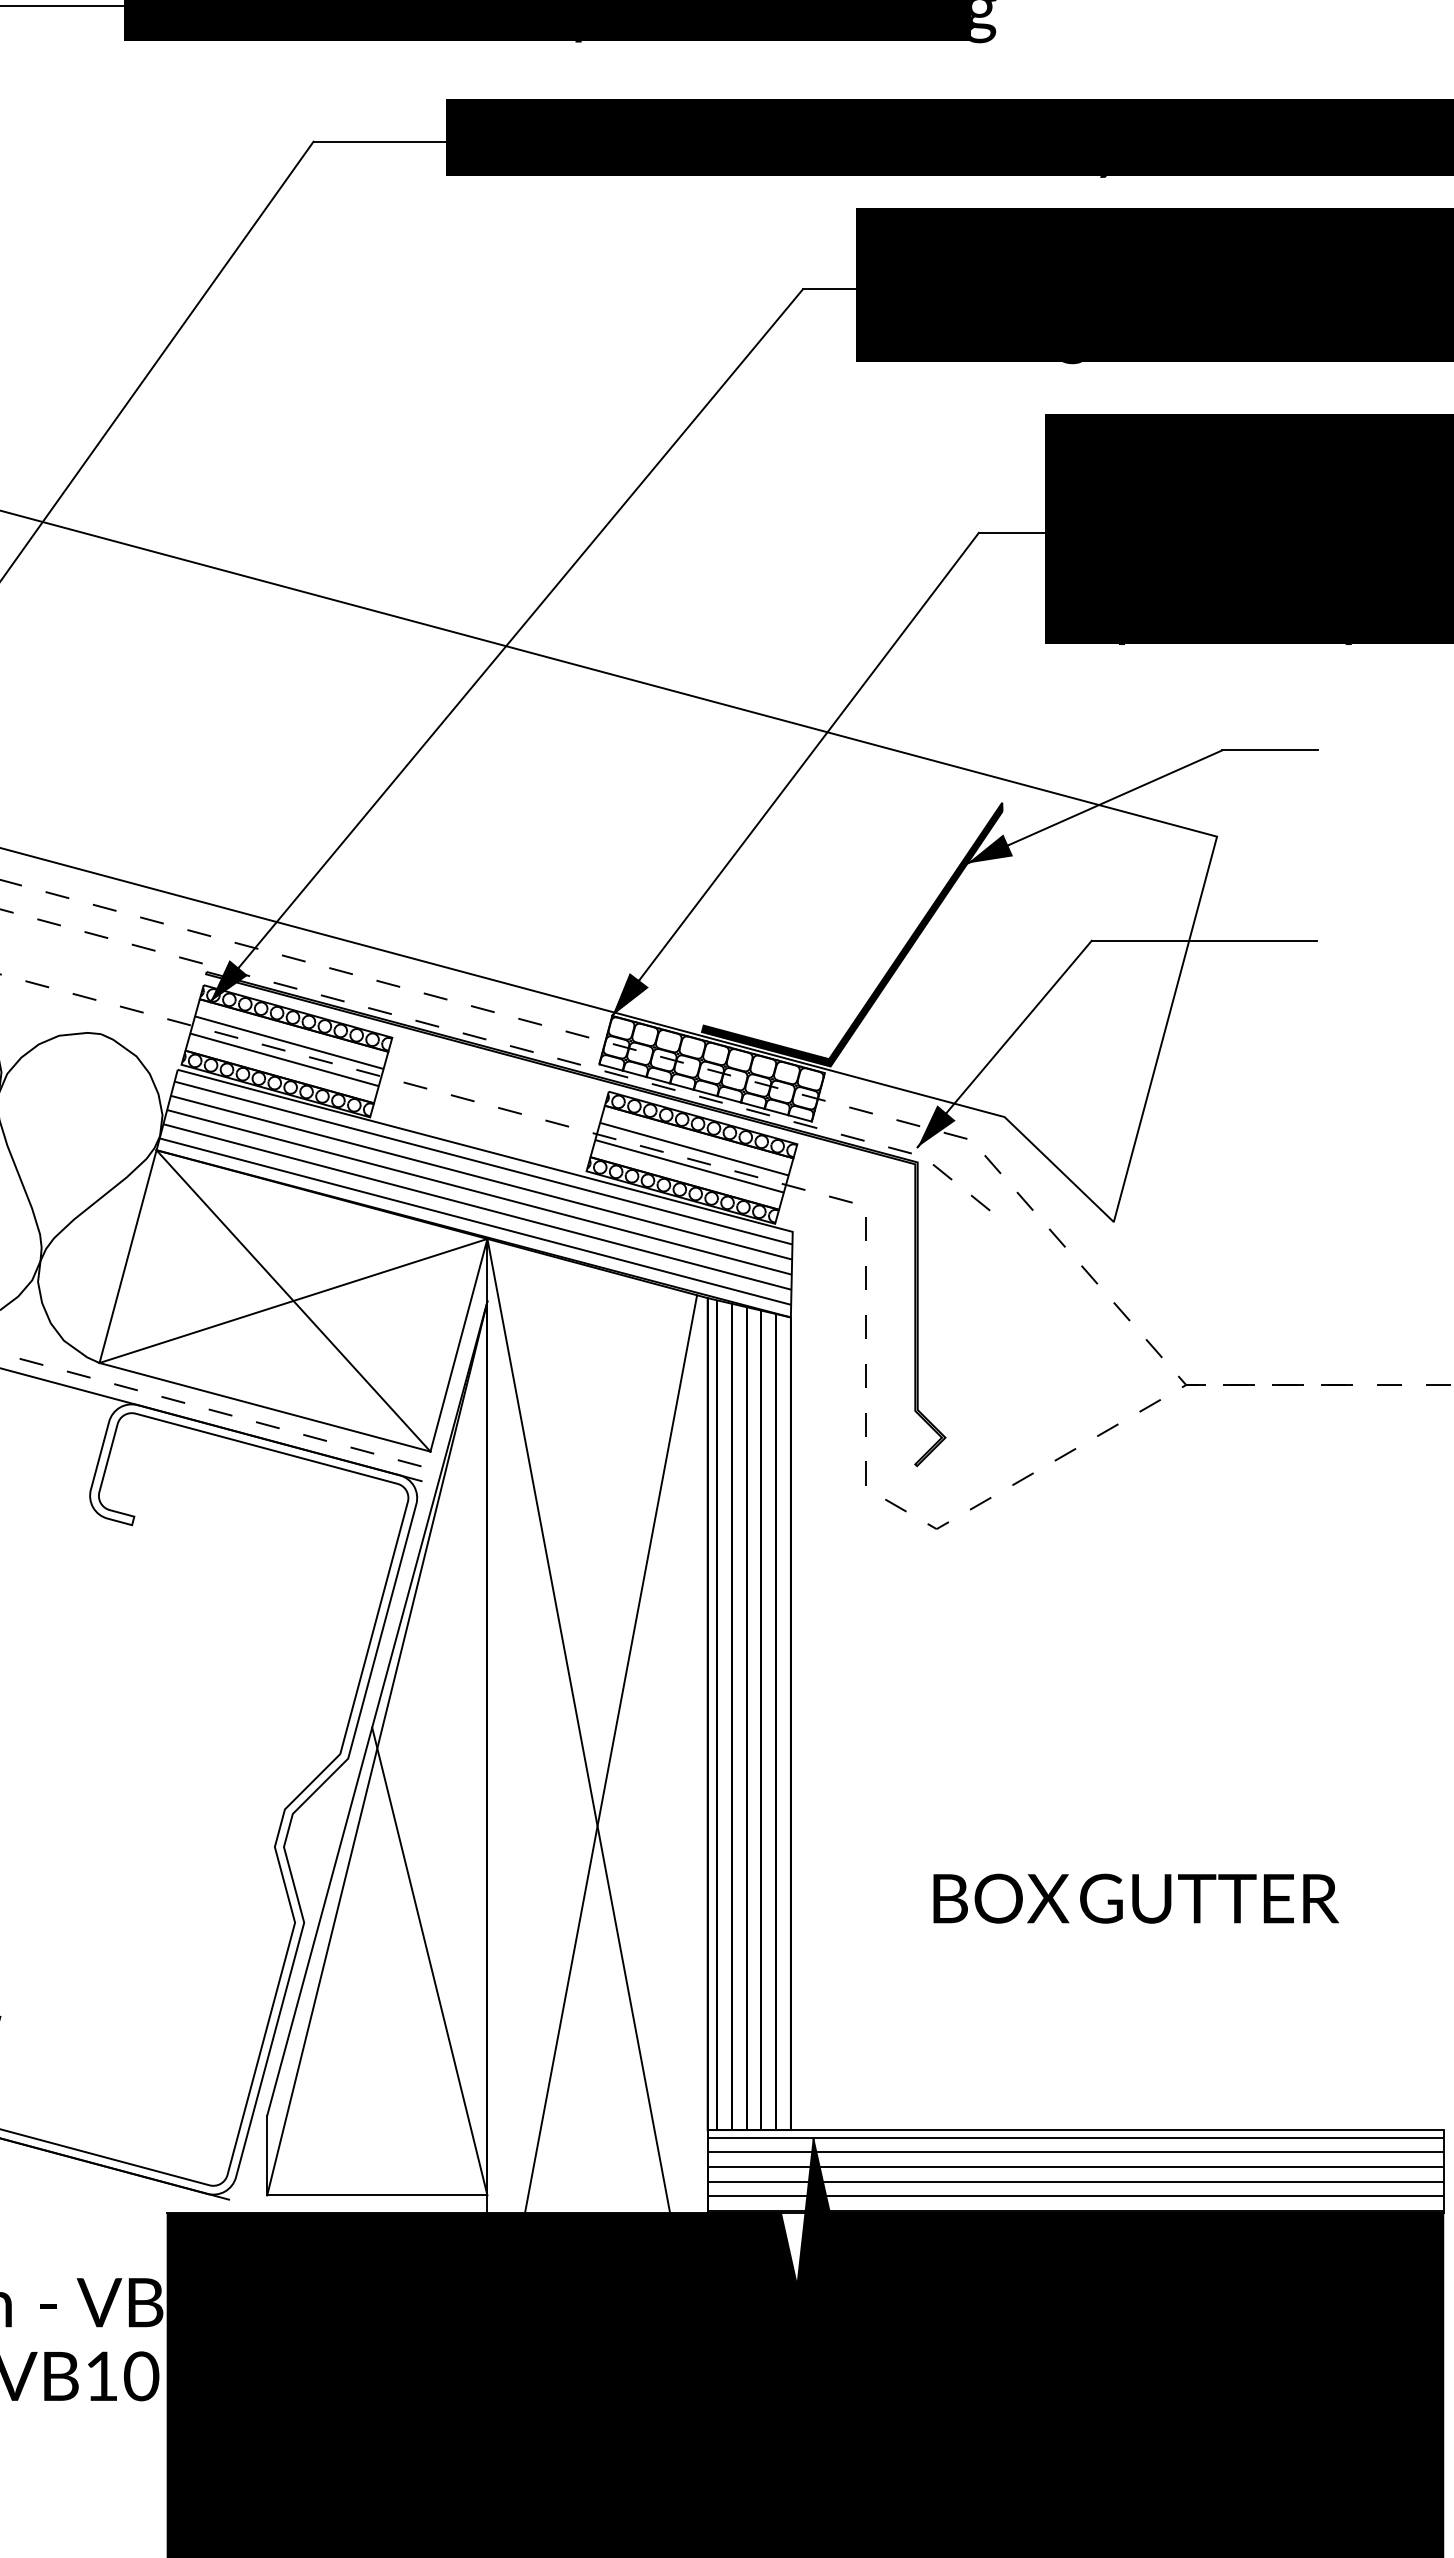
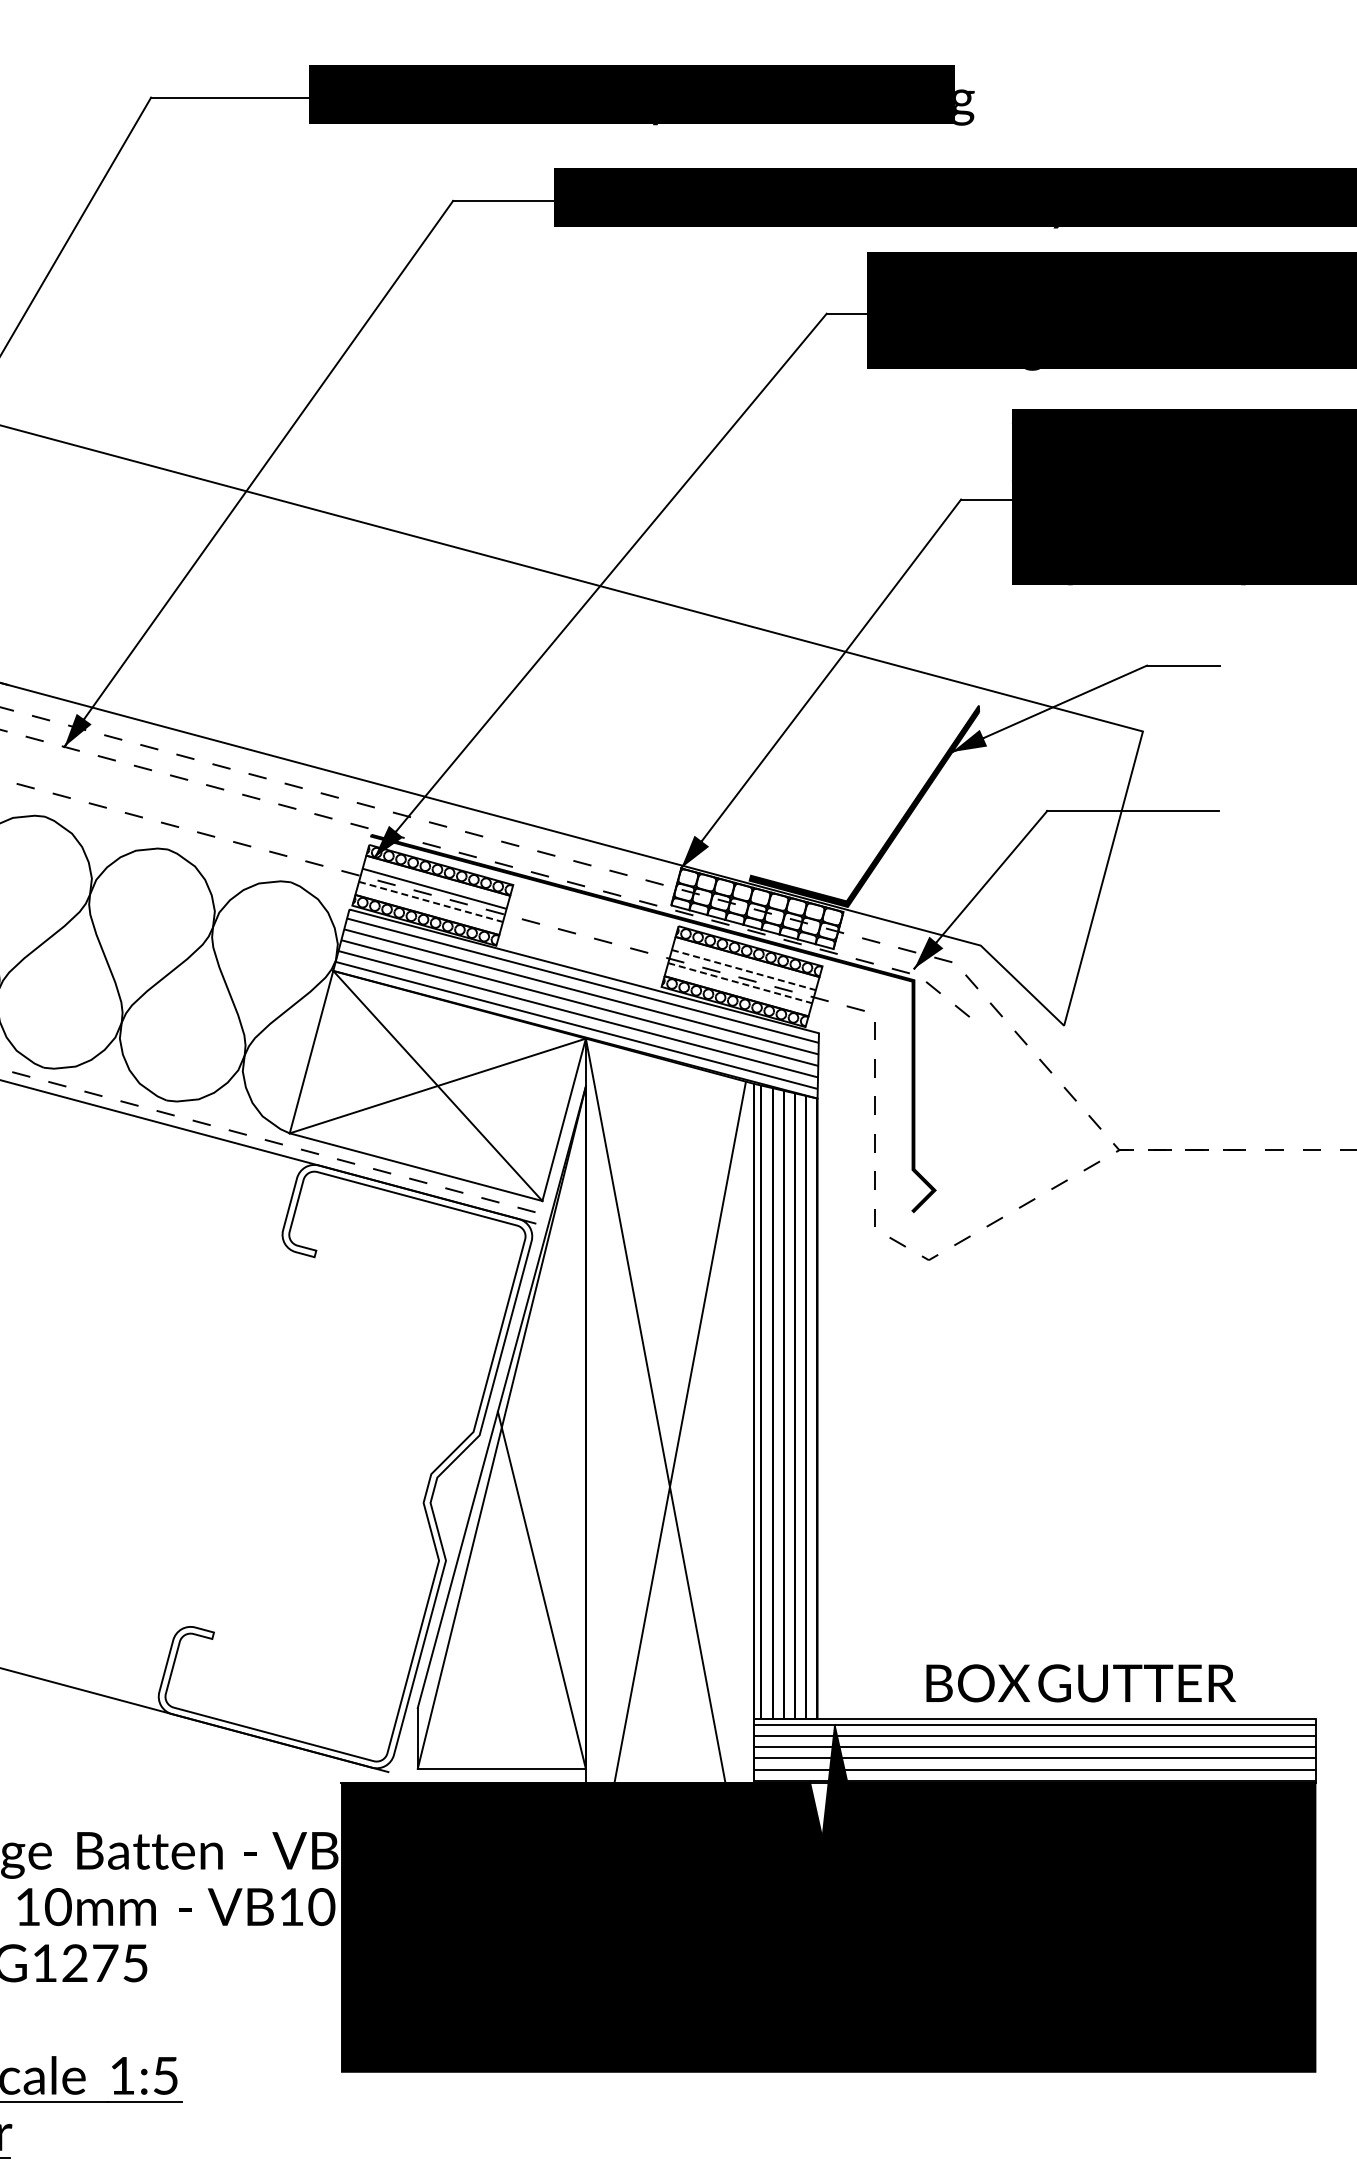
line: (285, 1059) -> (431, 901), solid -> dashed
line: (693, 1149) -> (743, 970), solid -> dashed
line: (689, 1166) -> (740, 983), solid -> dashed
text: (1135, 1898) -> (1080, 1683), moved

